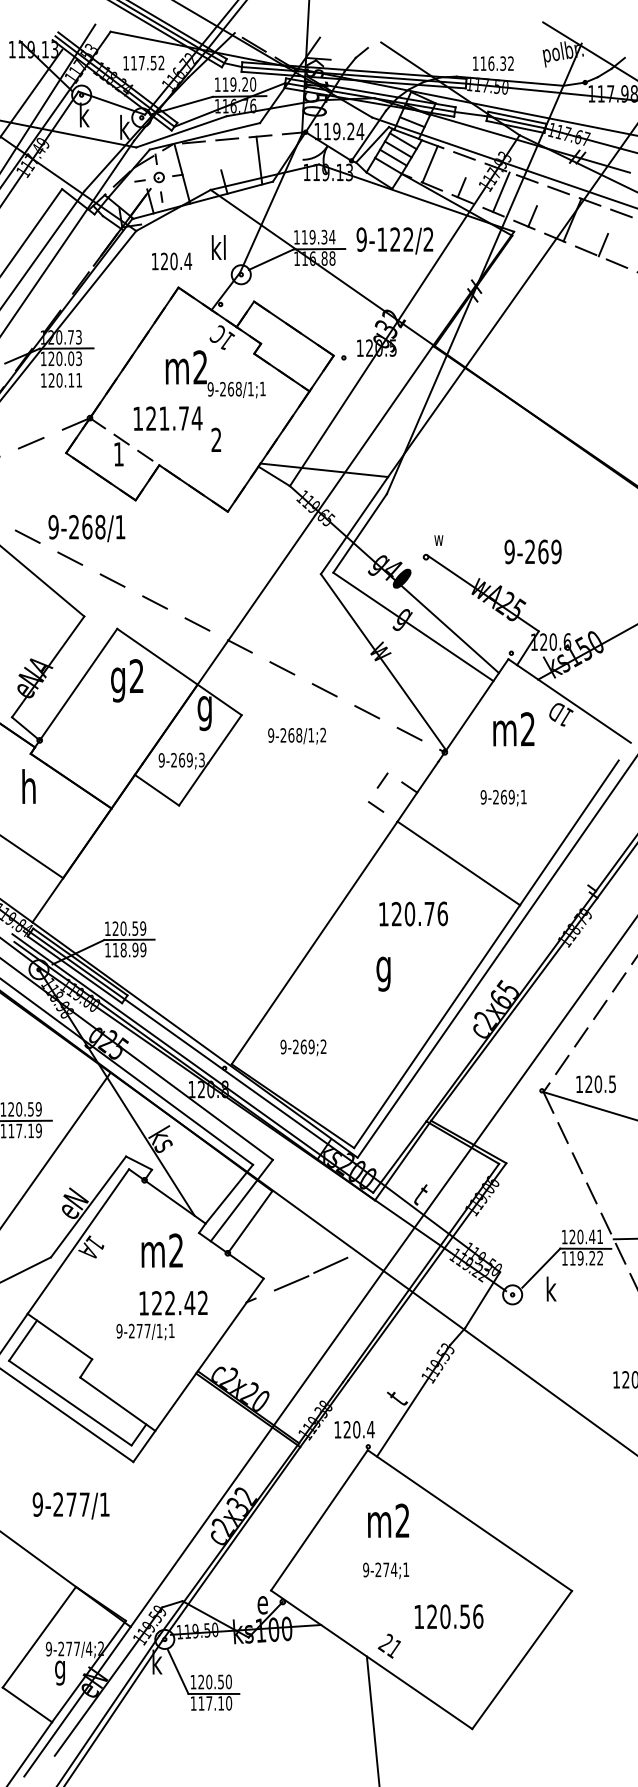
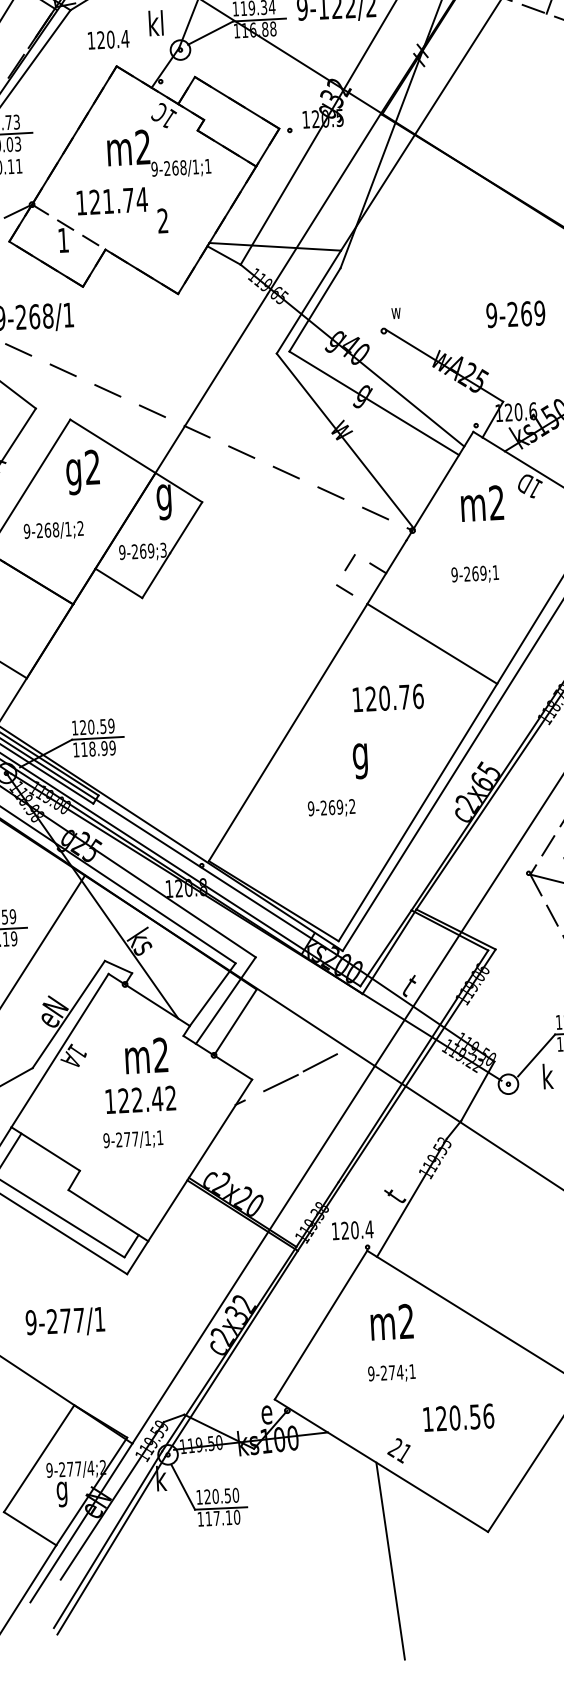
text: (532, 551) -> (515, 313), moved
text: (297, 735) -> (54, 530), moved
text: (303, 1047) -> (331, 808), moved
text: (173, 1302) -> (140, 1099), moved

